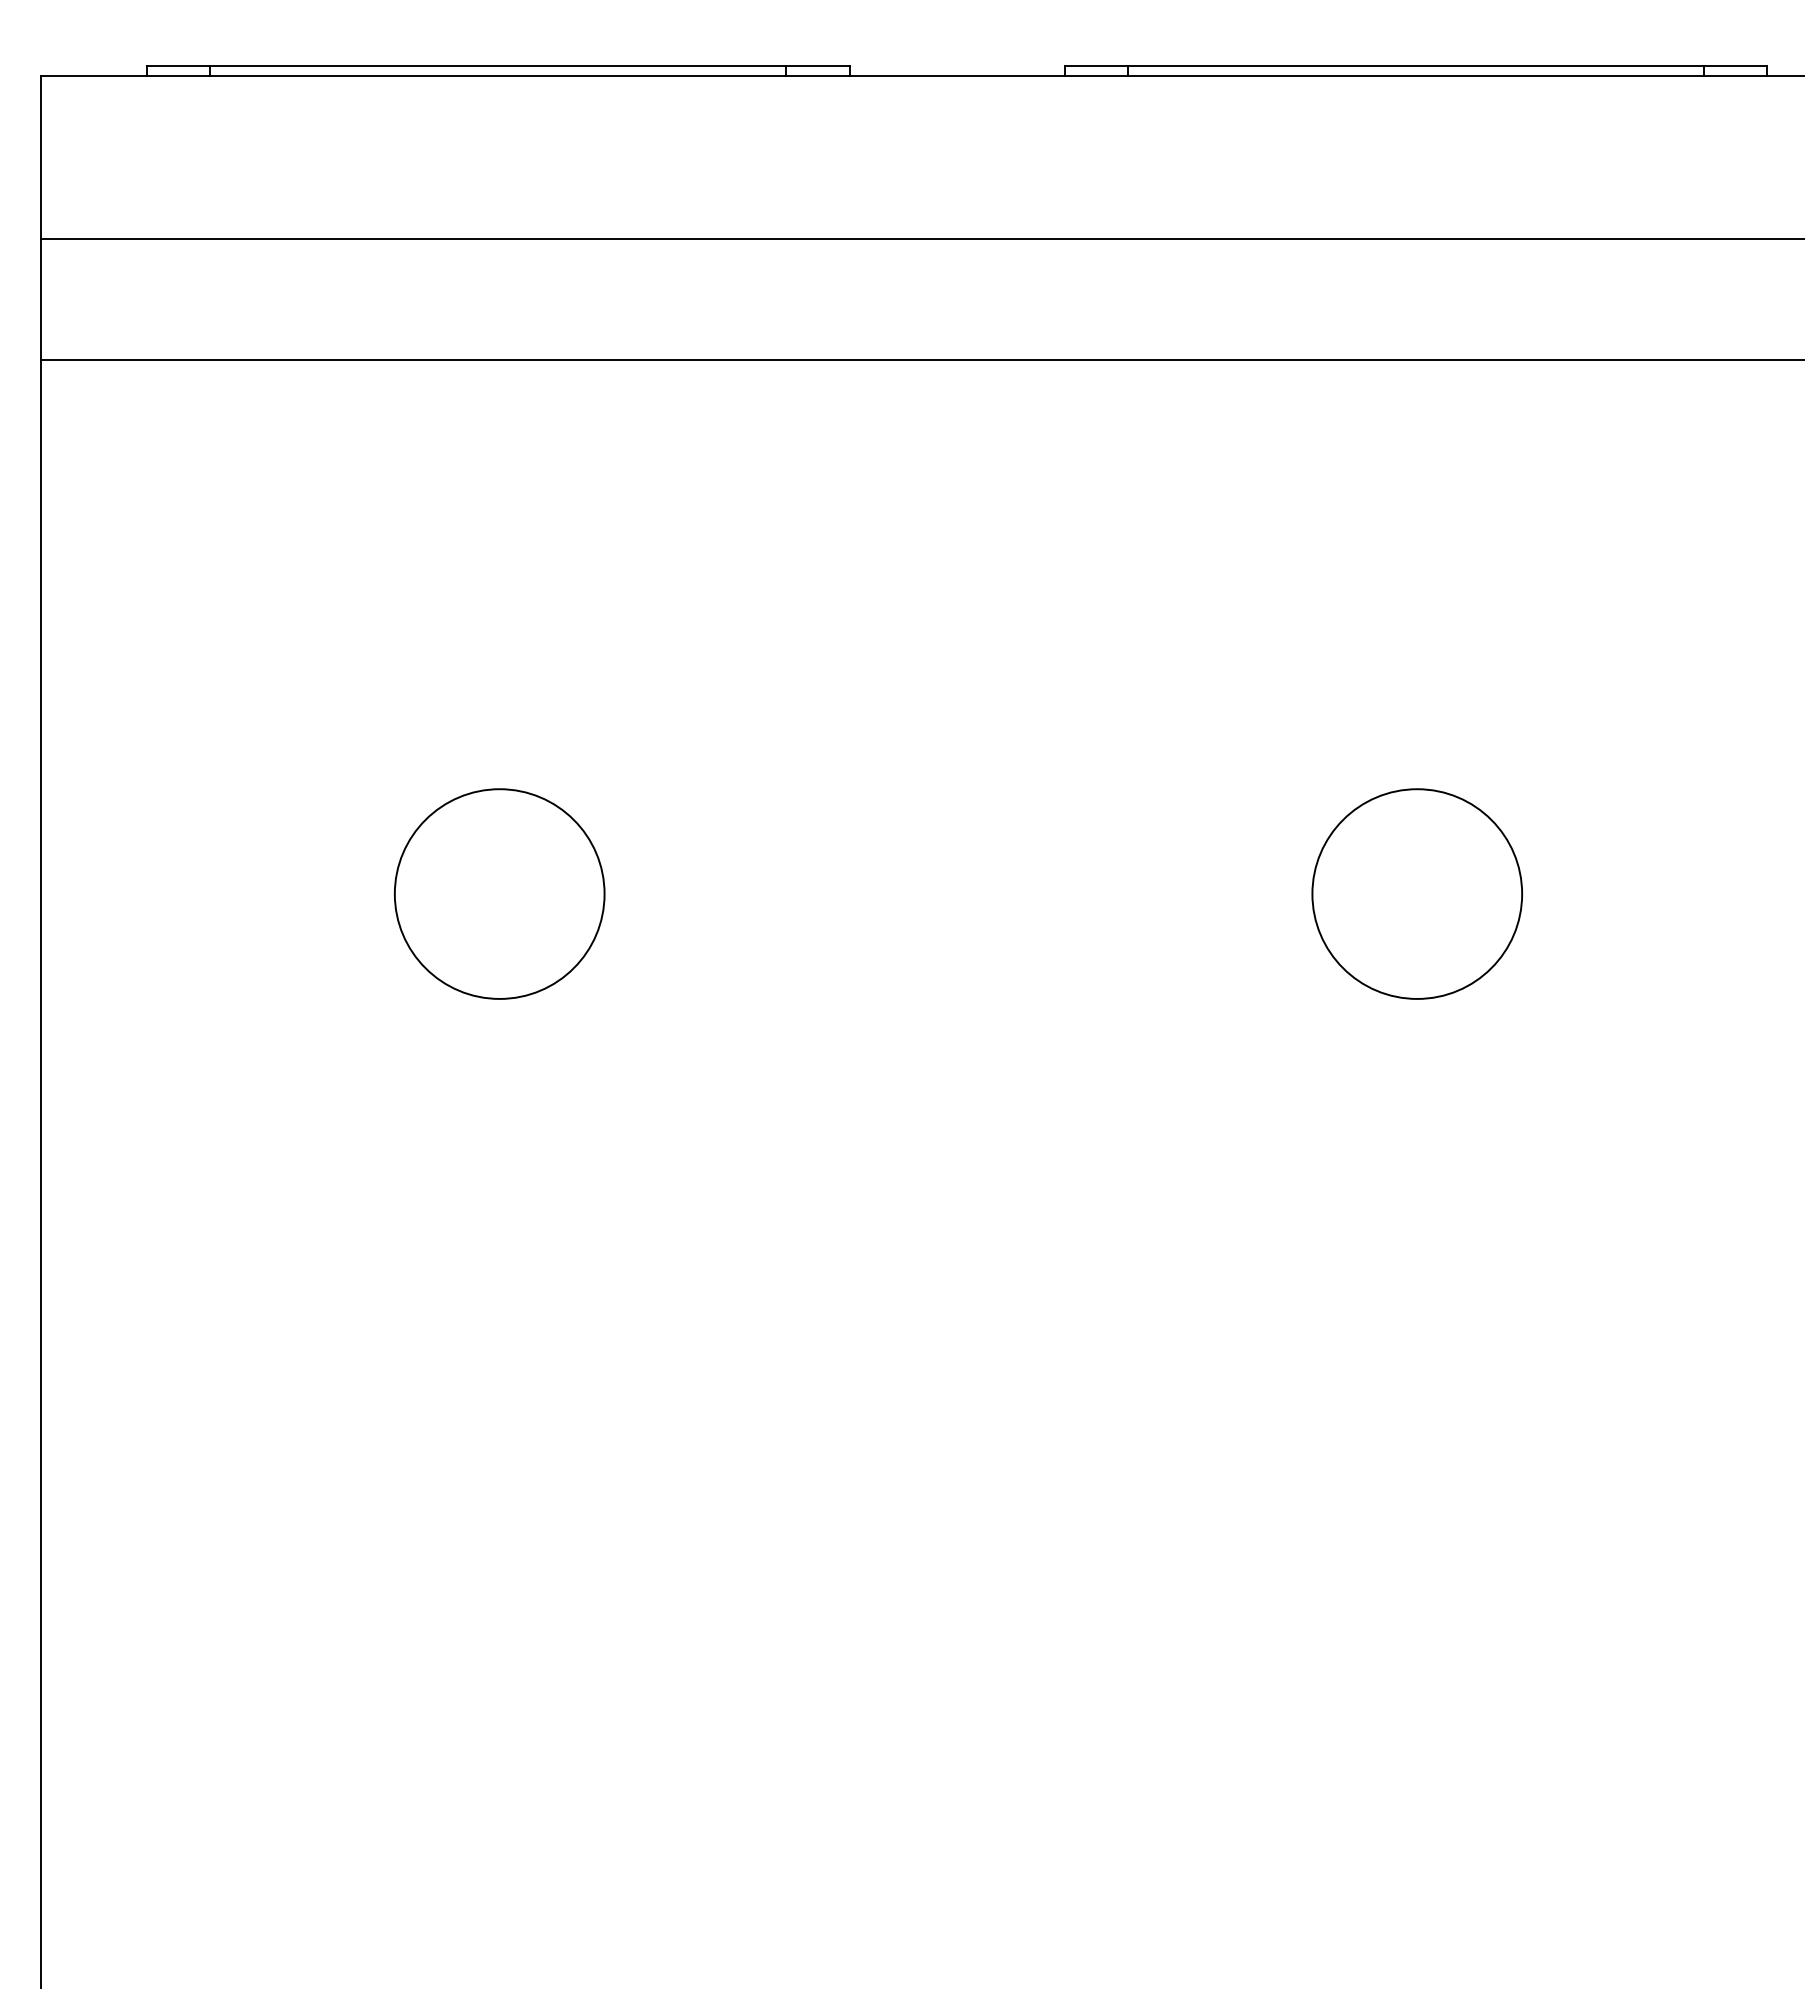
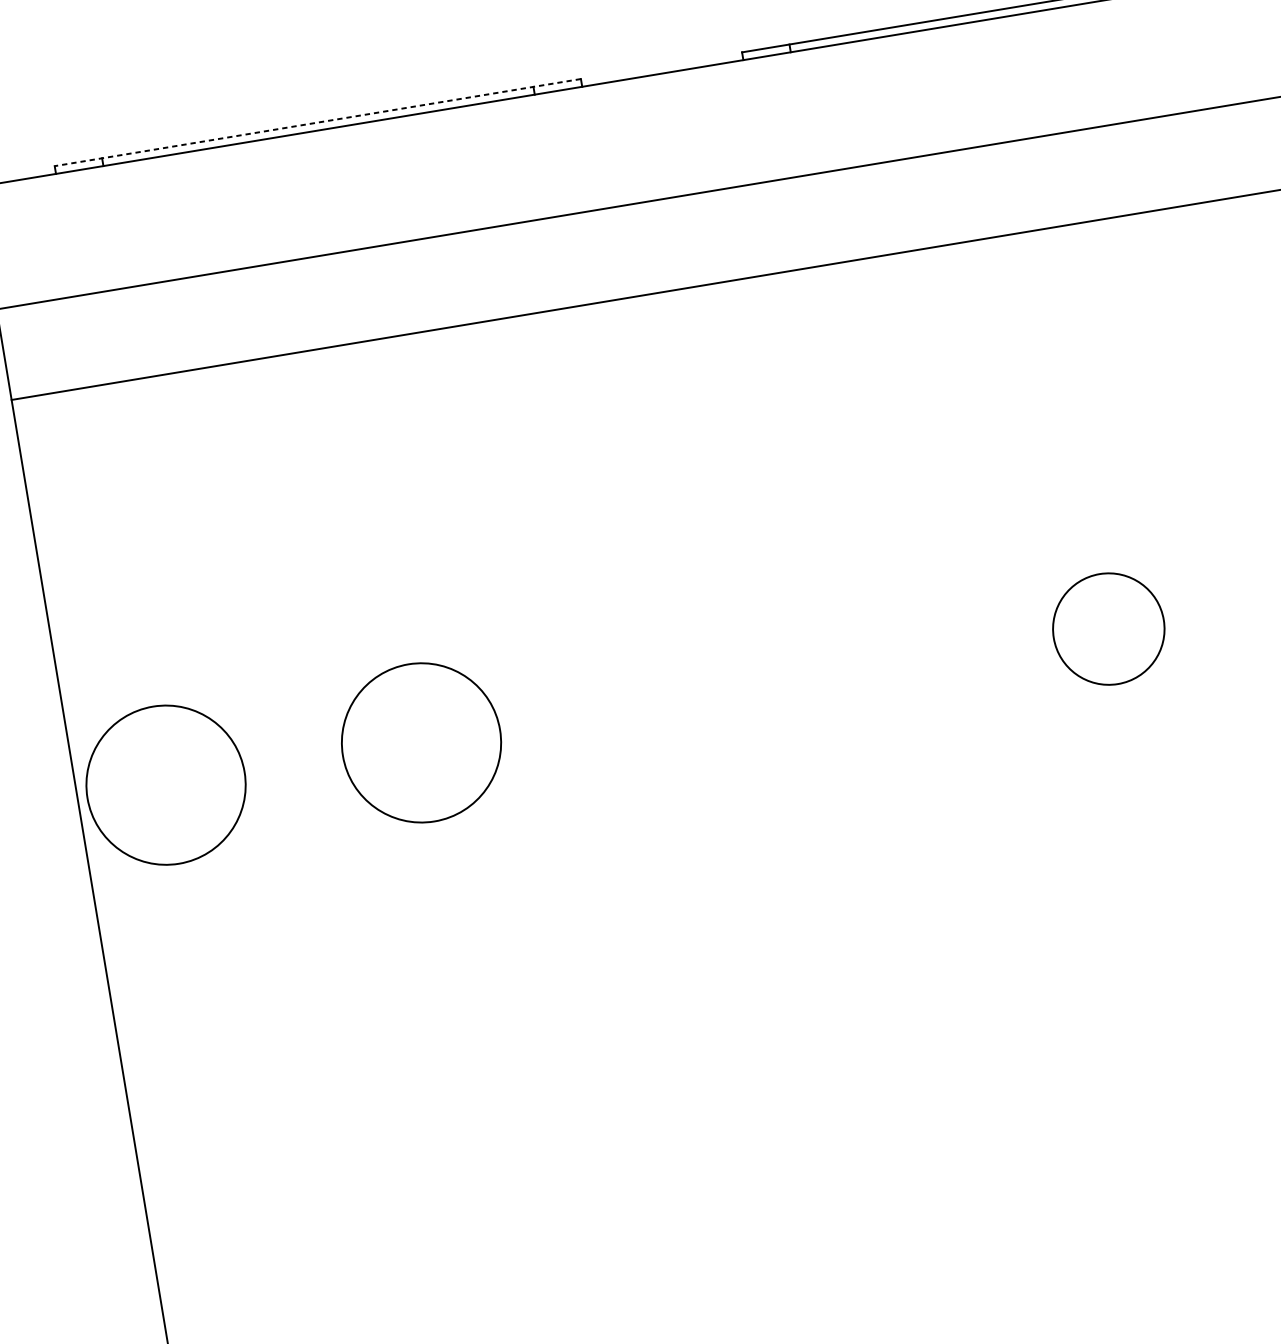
line: (497, 65) -> (317, 122), solid -> dashed
circle: (158, 893) -> (165, 784), added
circle: (1416, 893) -> (1108, 628), size x0.7

